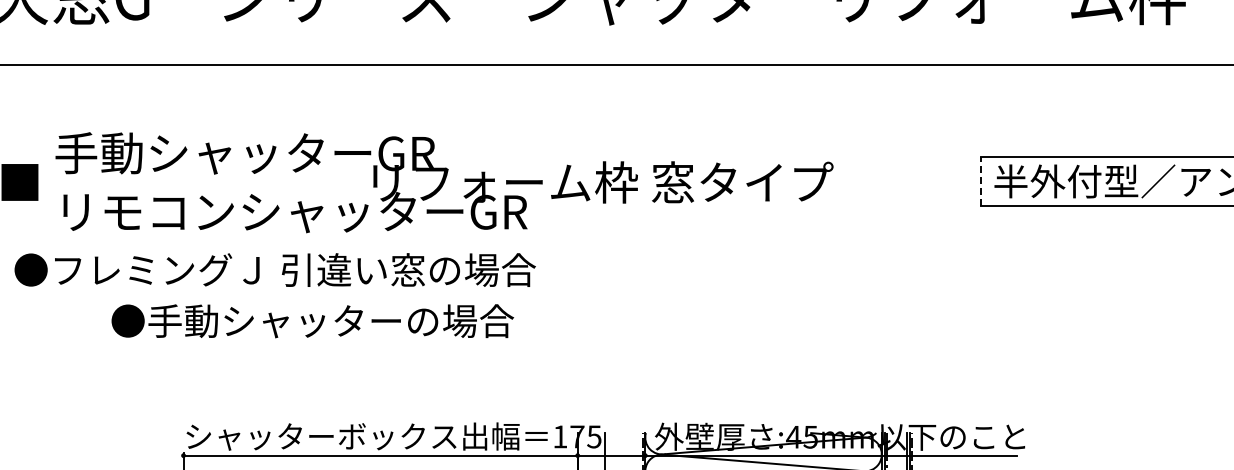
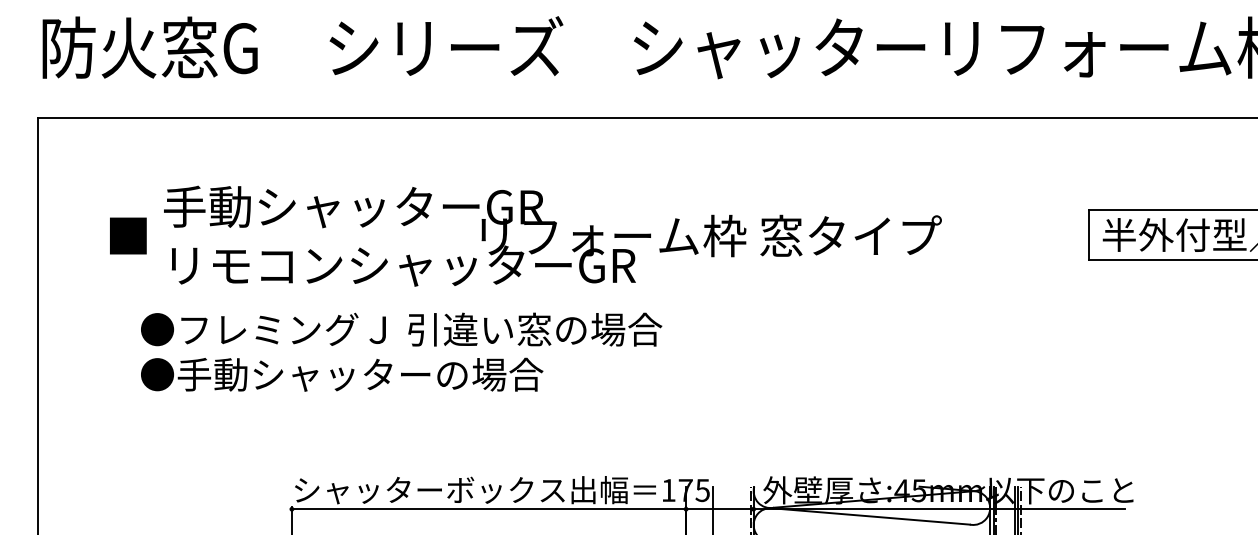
line: (981, 180) -> (1089, 234), dashed -> solid
text: (275, 269) -> (401, 329), moved
text: (313, 320) -> (342, 374), moved

